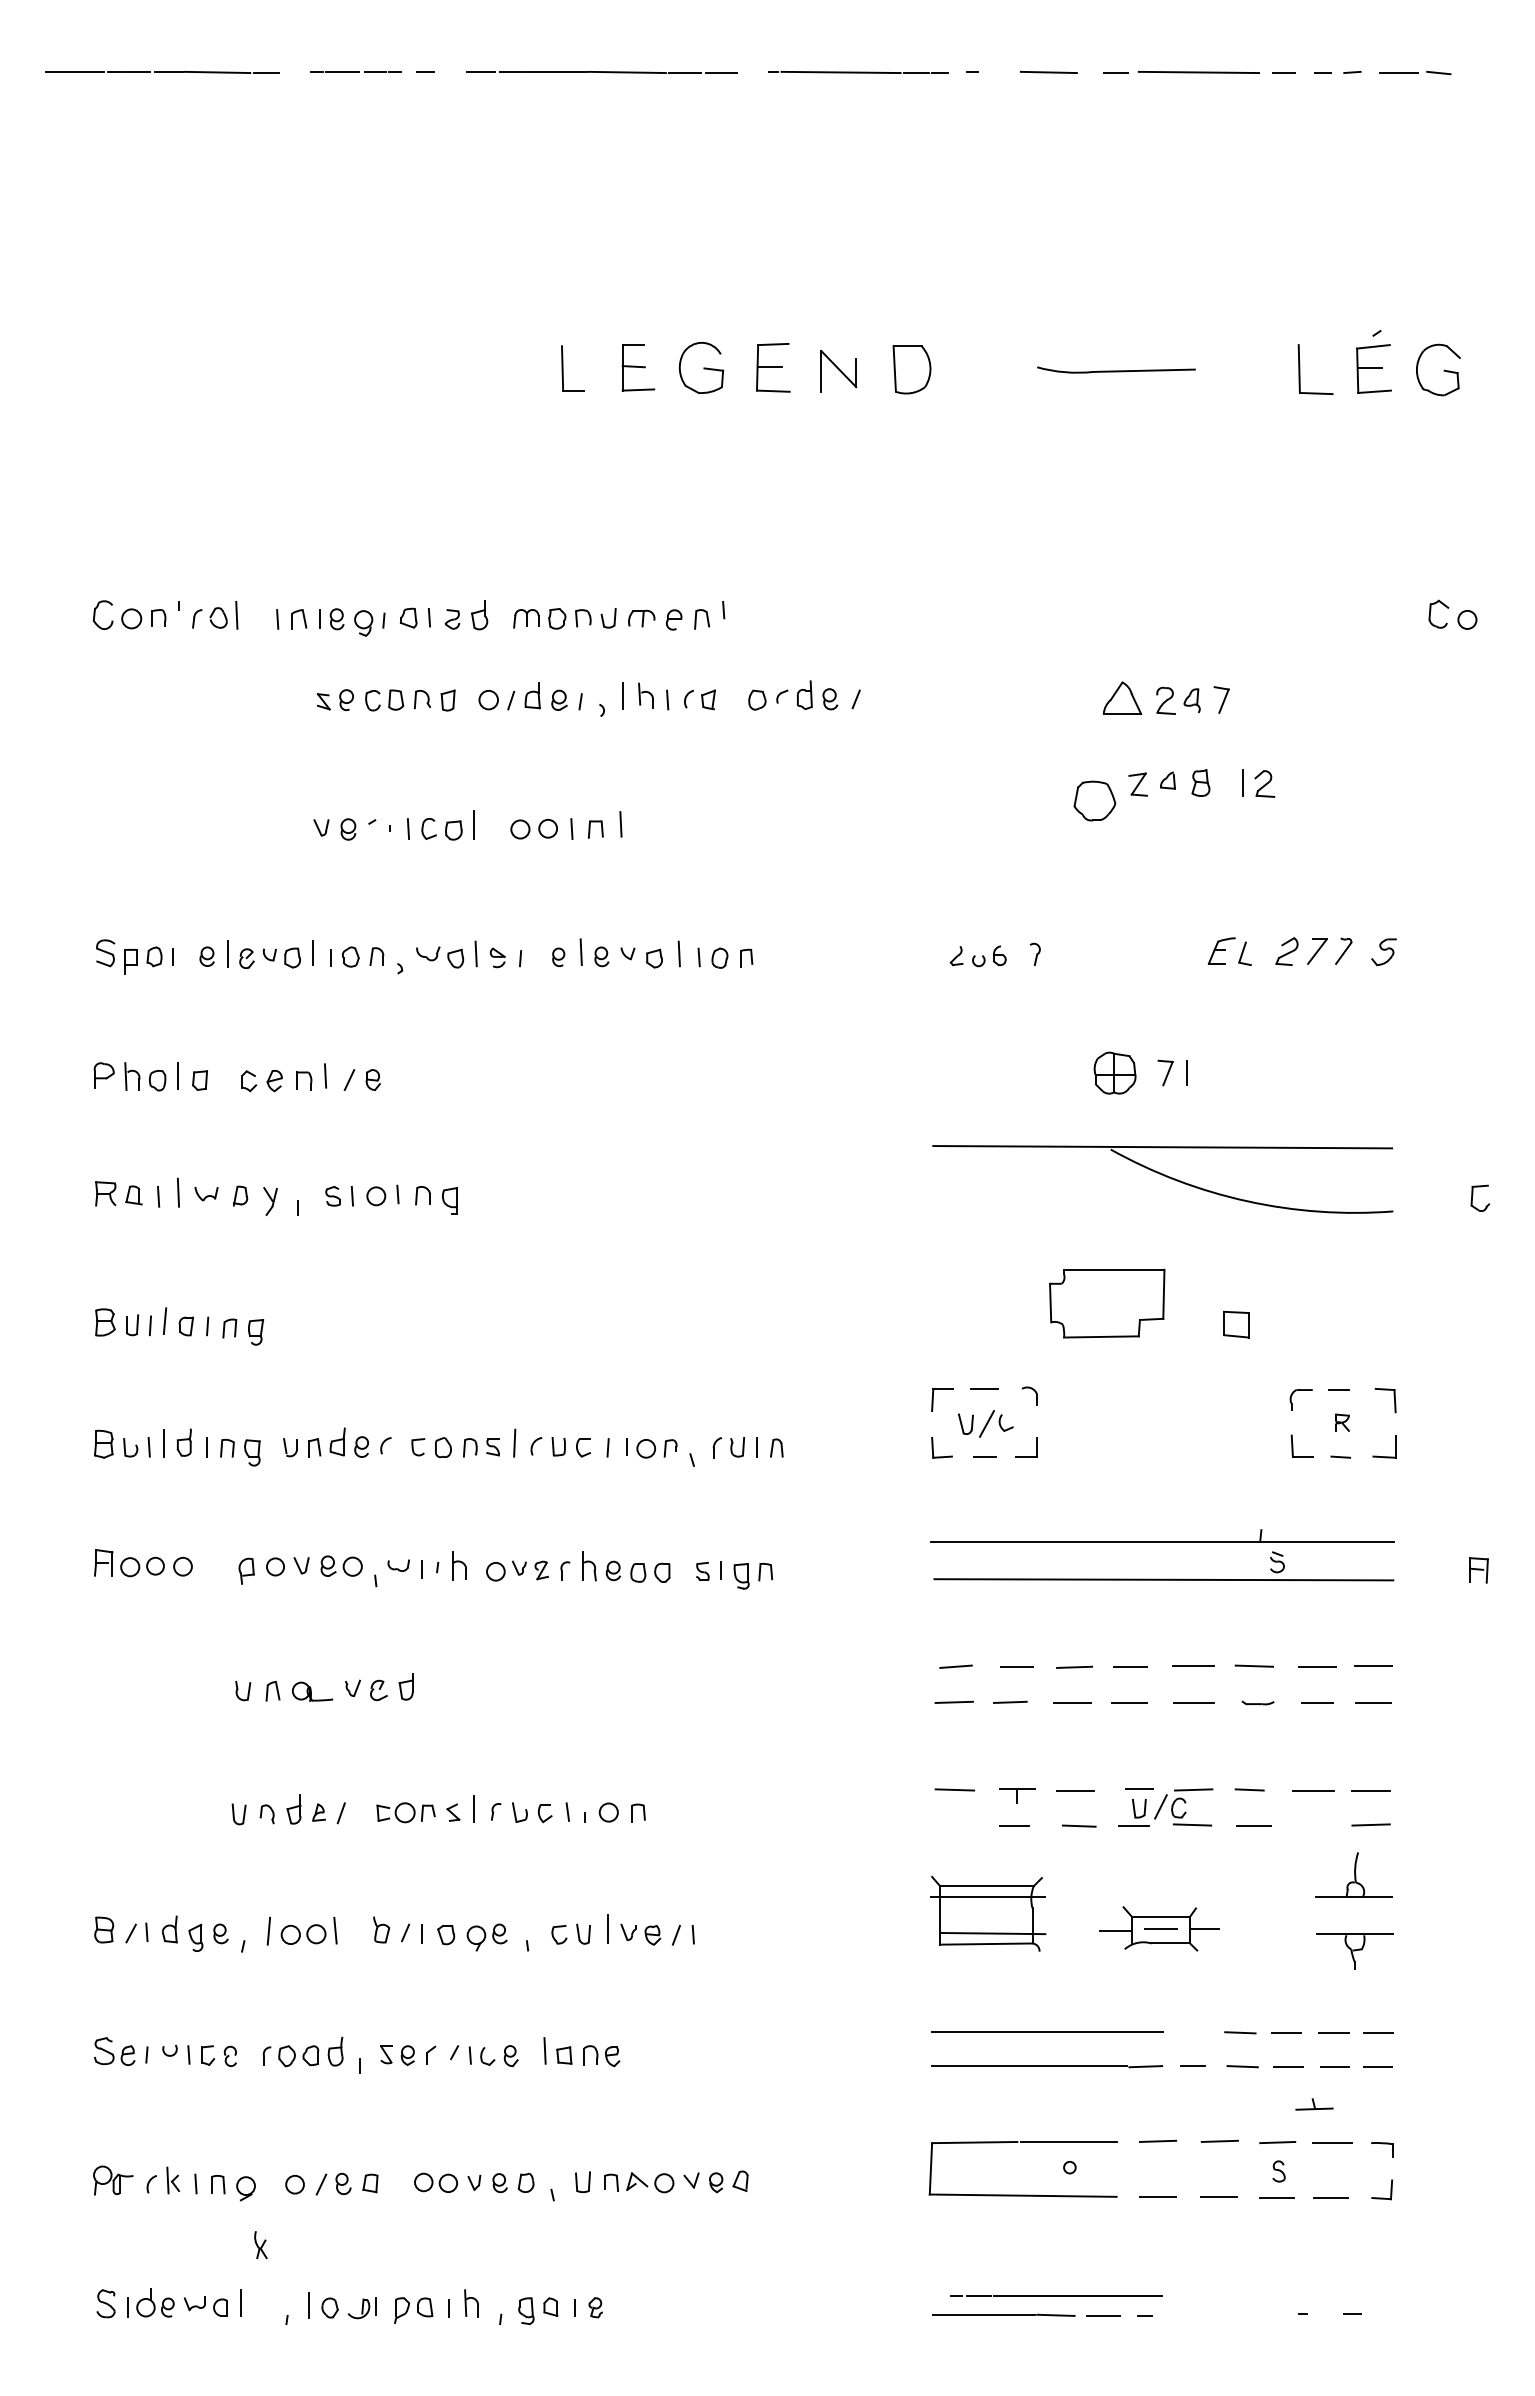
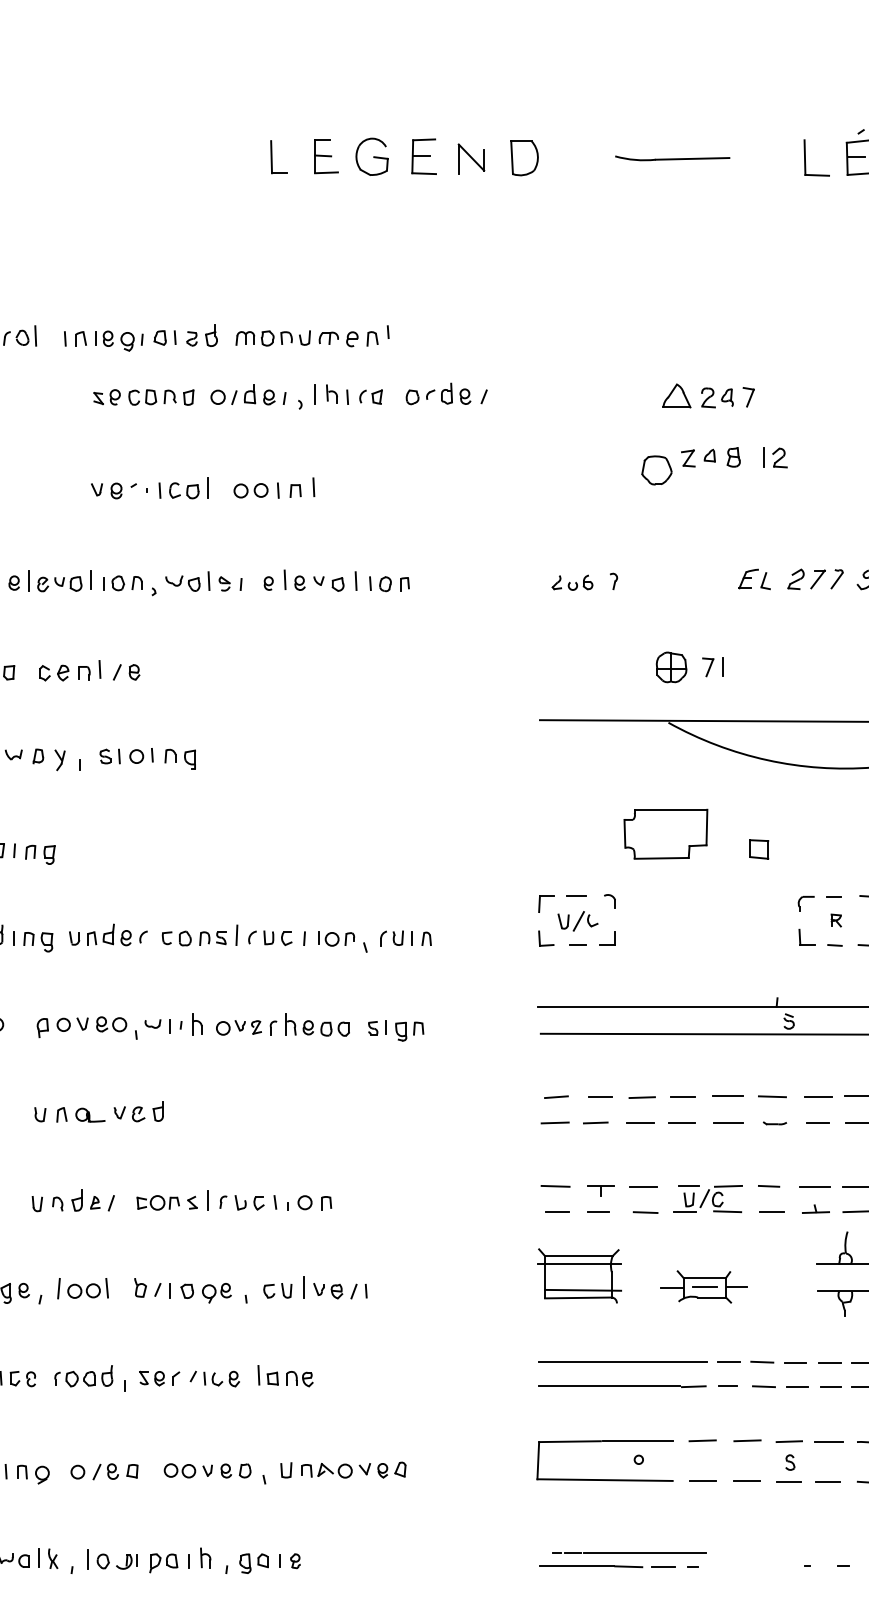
line: (956, 1825) -> (556, 1212), added
line: (1194, 2032) -> (729, 1361), added
part: (1314, 2104) -> (815, 1209), moved
part: (260, 2245) -> (52, 1558), moved

